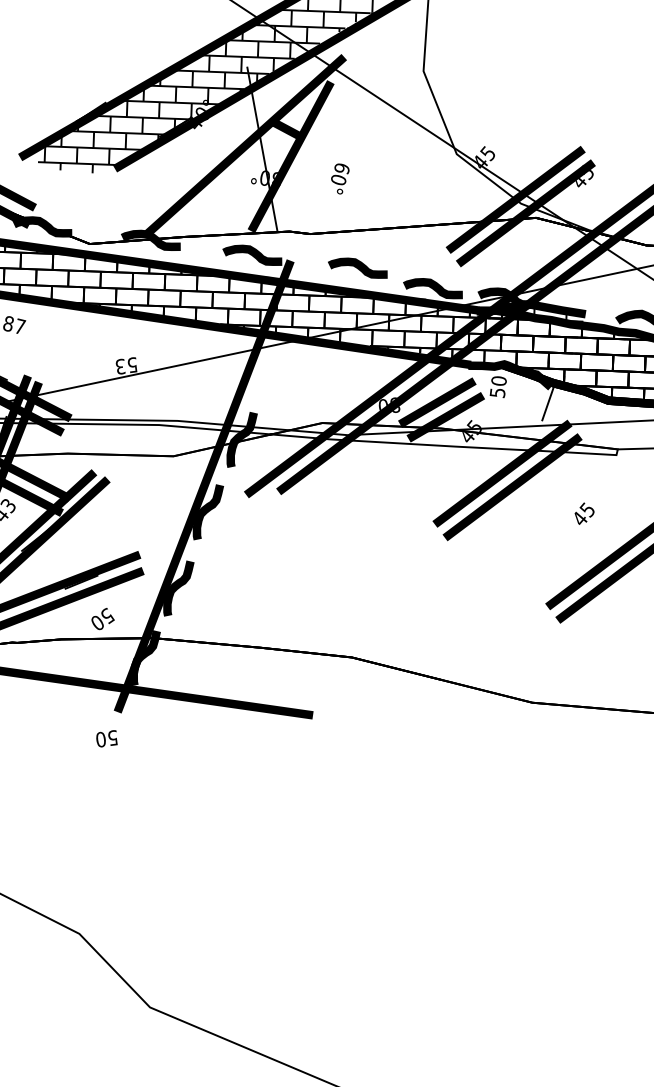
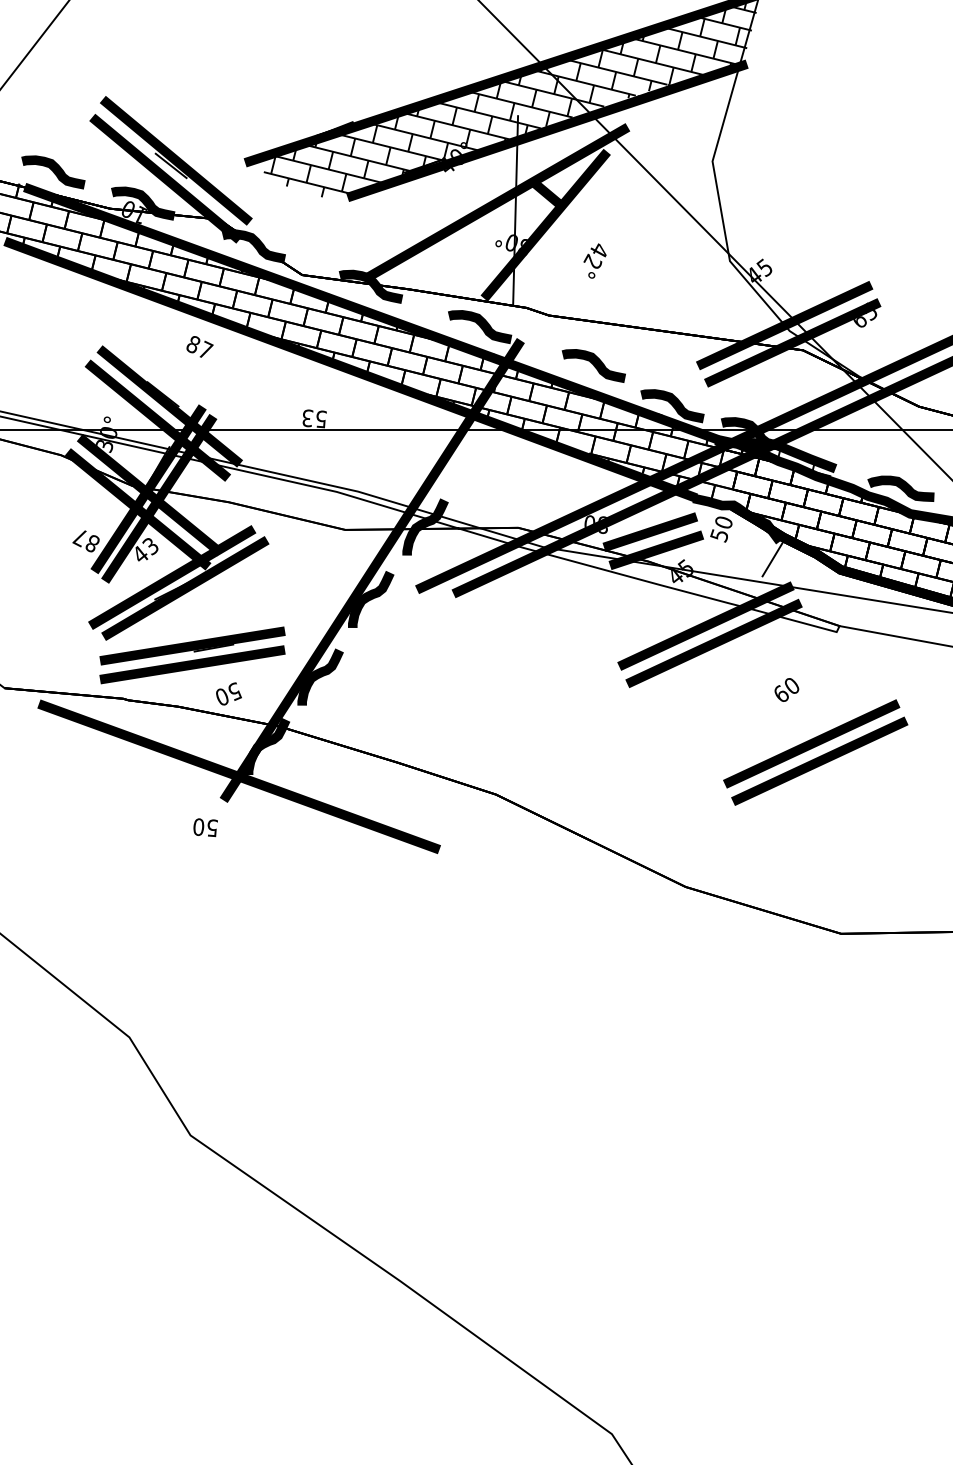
text: (339, 173) -> (595, 255), 60° -> 42°
text: (579, 182) -> (859, 321), 45 -> 65
text: (583, 513) -> (786, 689), 45 -> 60

